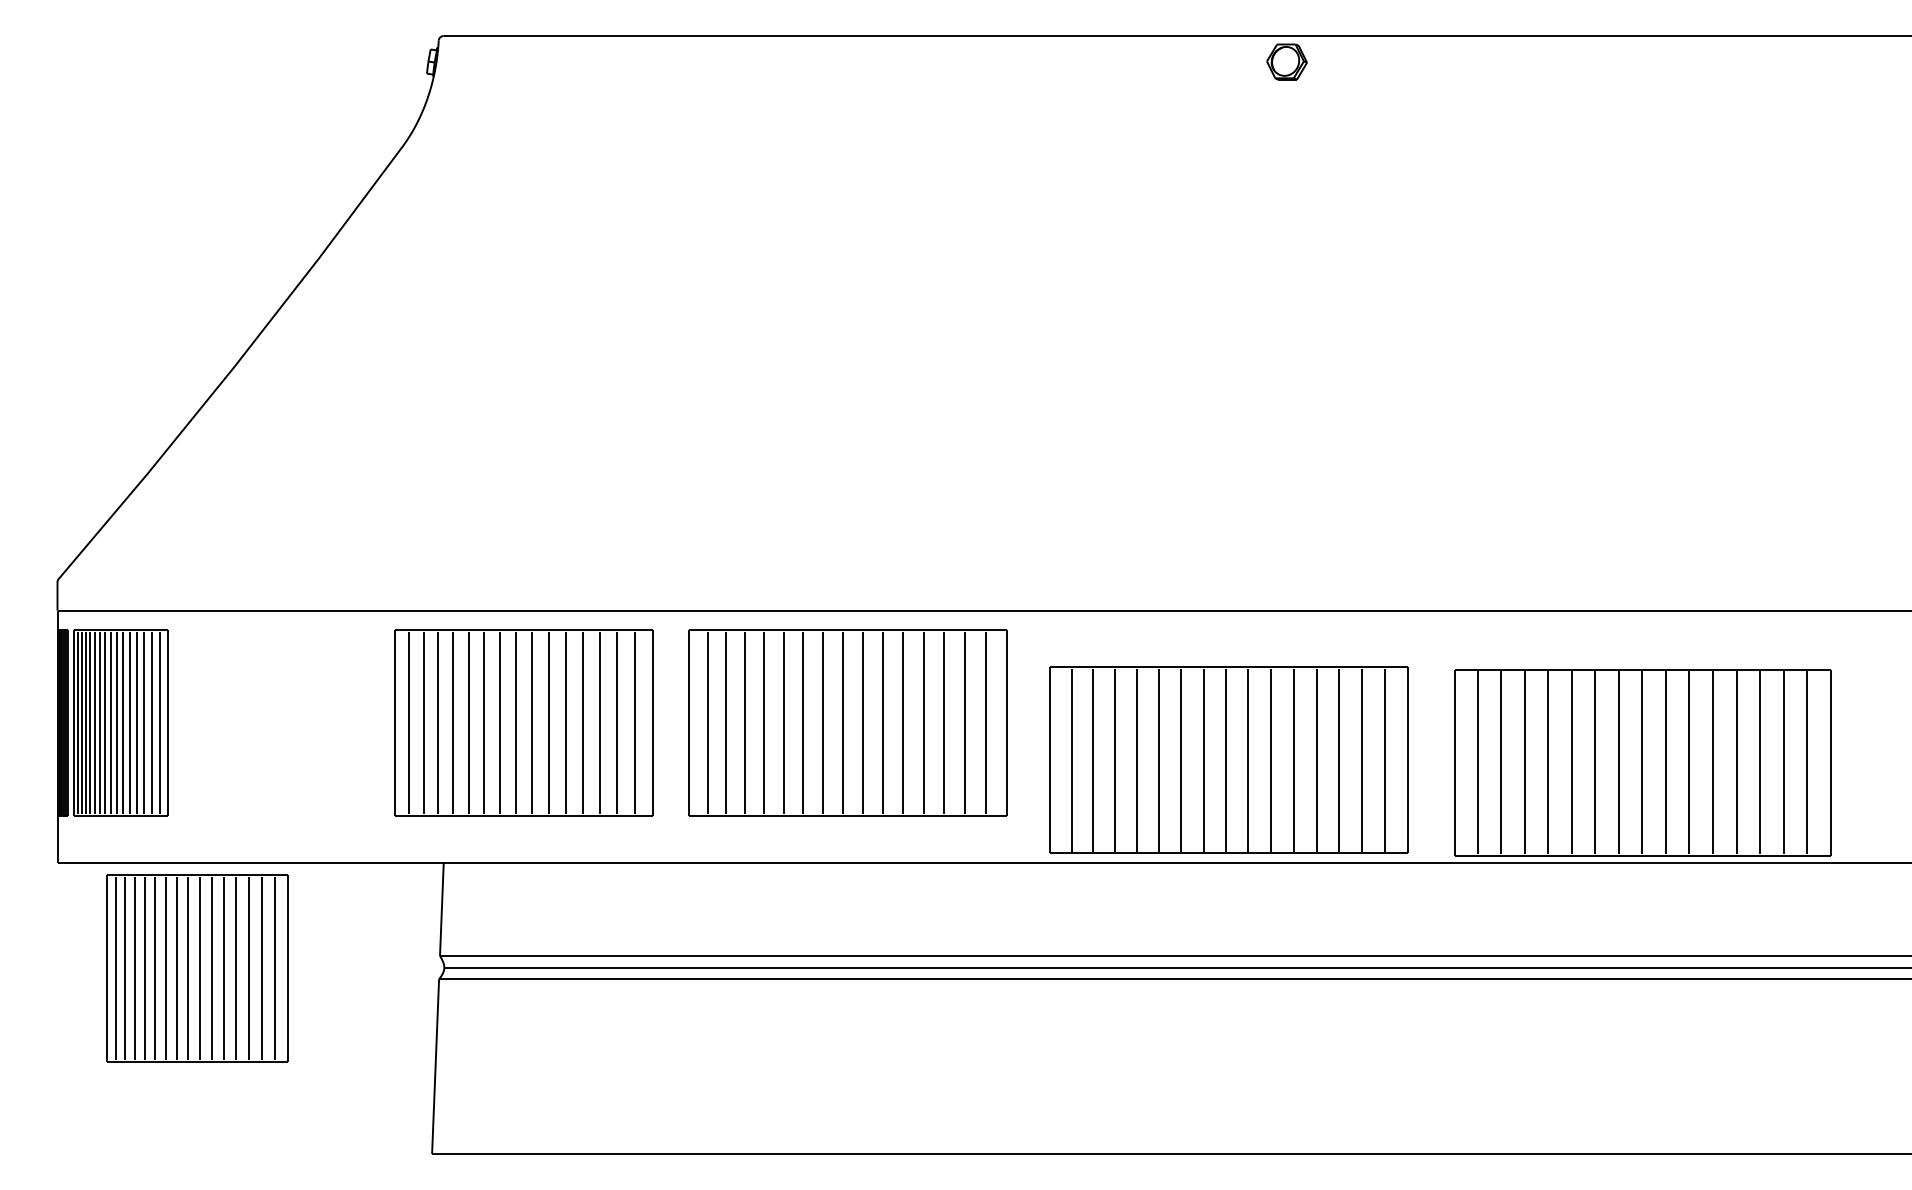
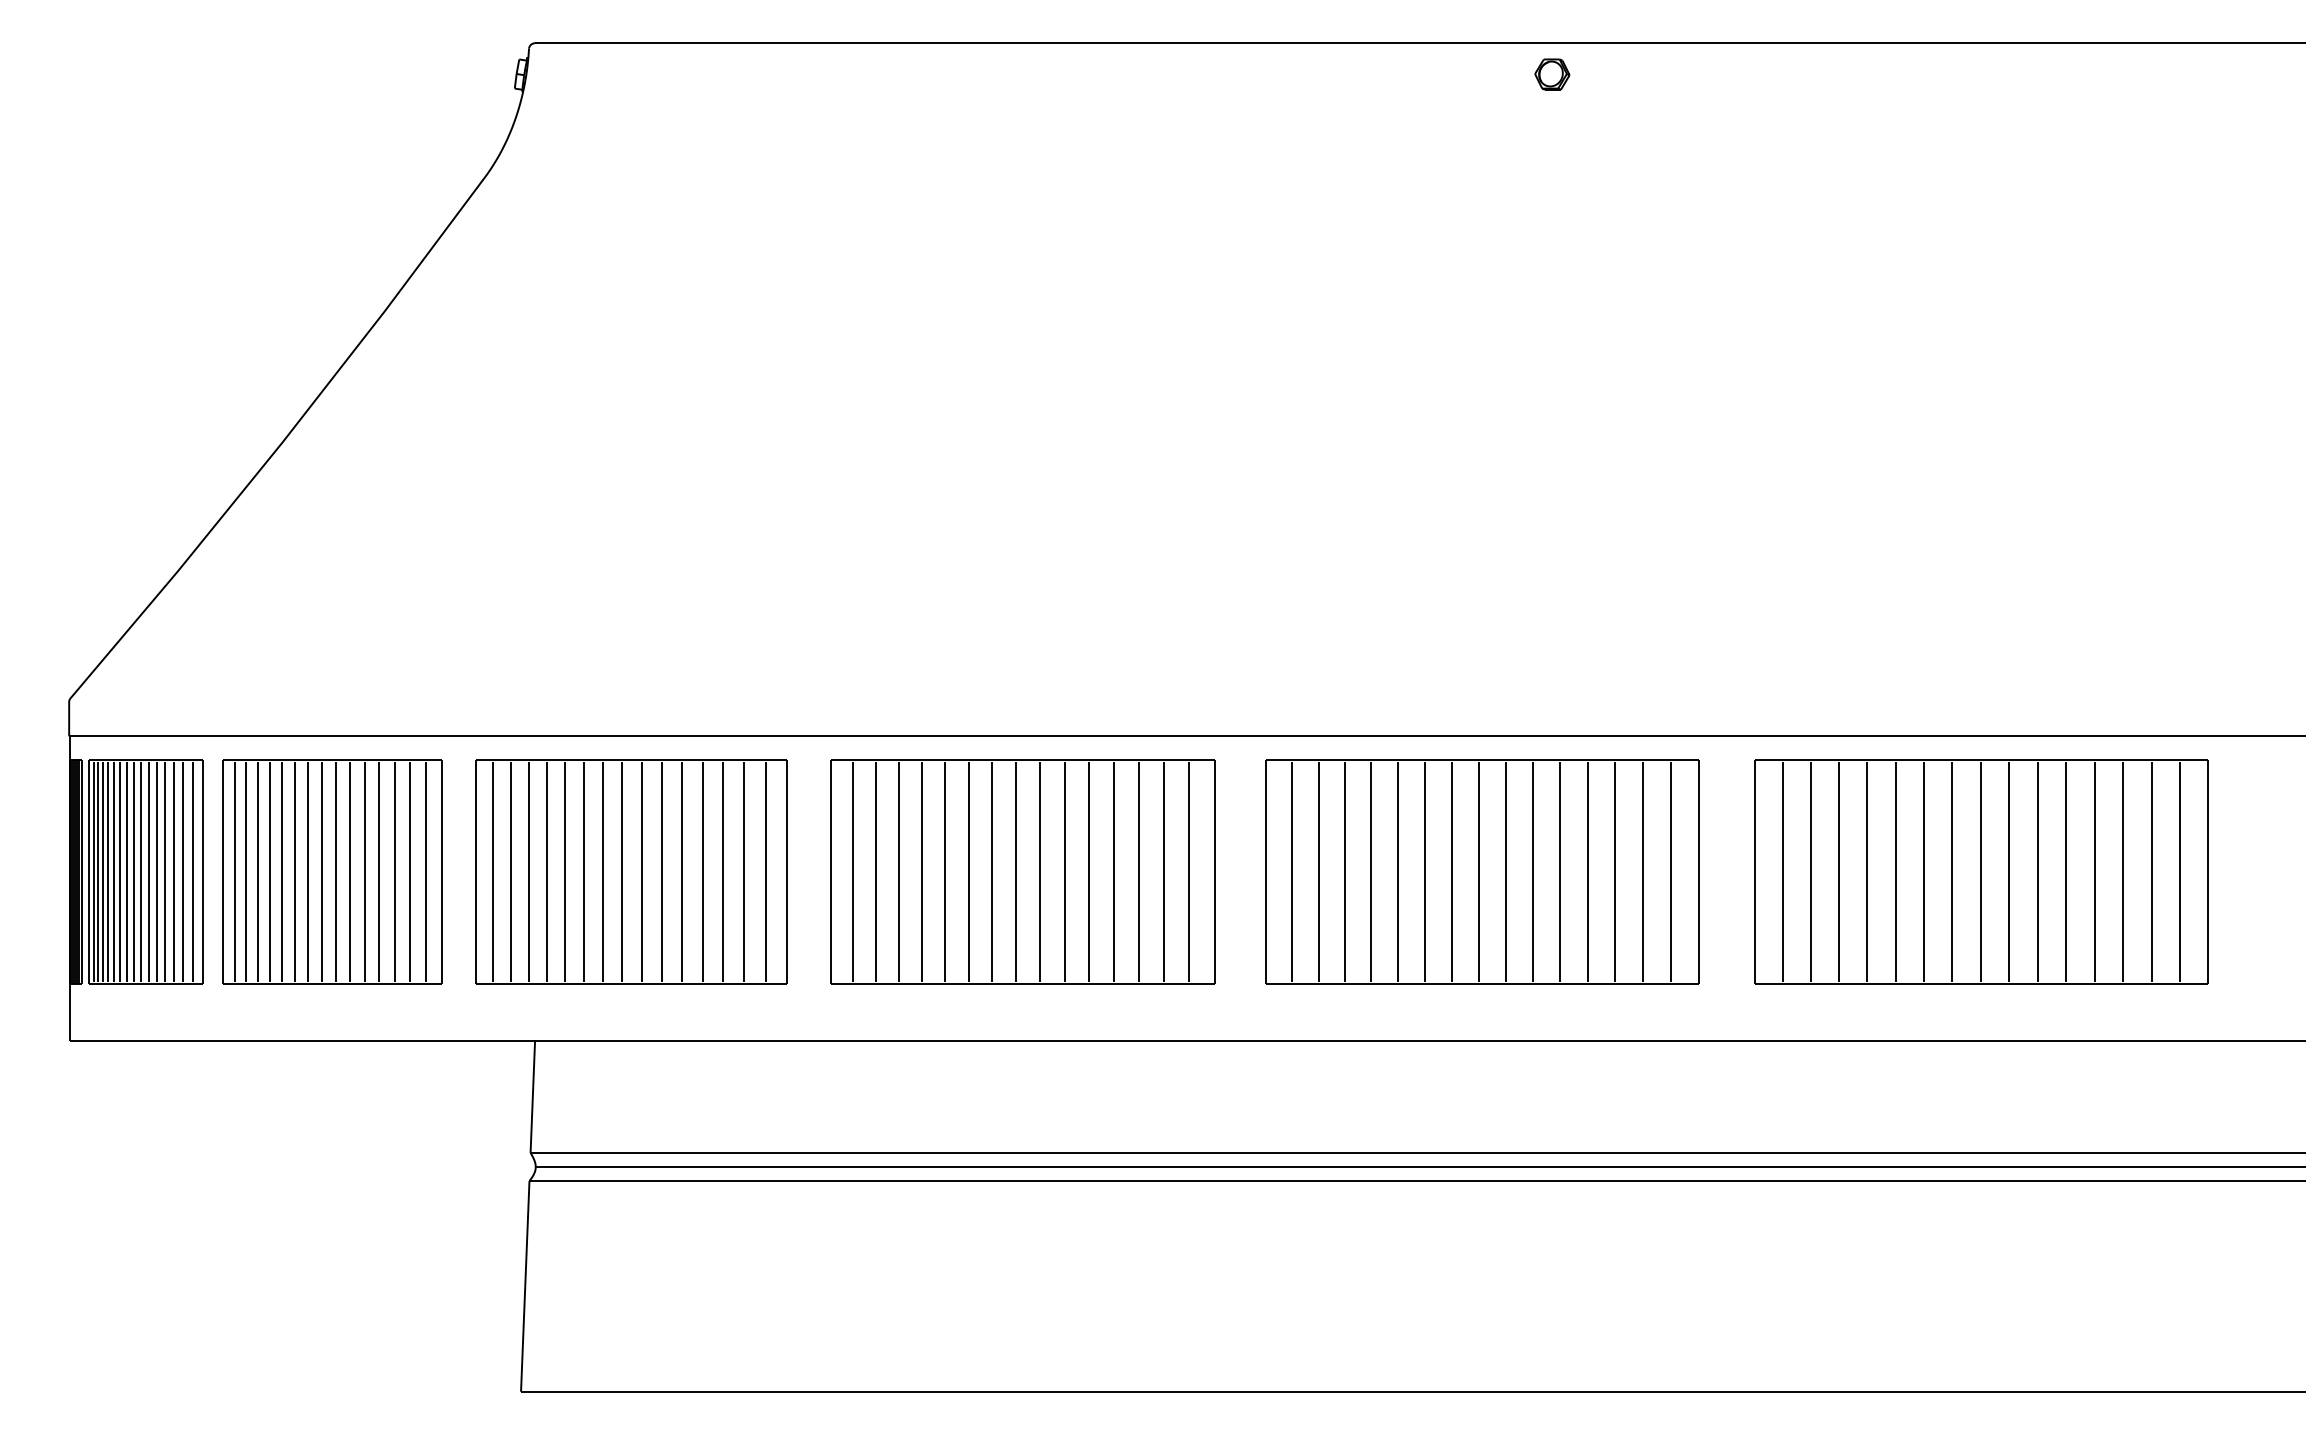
part: (1287, 61) -> (1552, 74), size x0.71
part: (1229, 759) -> (1482, 871), moved
part: (1642, 762) -> (1981, 871), moved
part: (197, 968) -> (332, 871), moved

